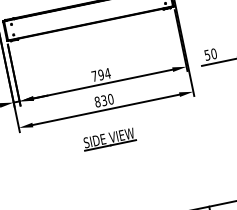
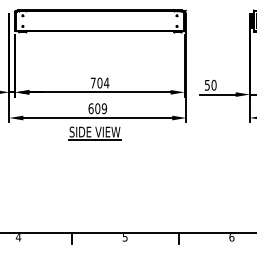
text: (100, 75) -> (99, 83), 794 -> 704
text: (103, 100) -> (97, 108), 830 -> 609
part: (108, 139) -> (94, 133), moved

